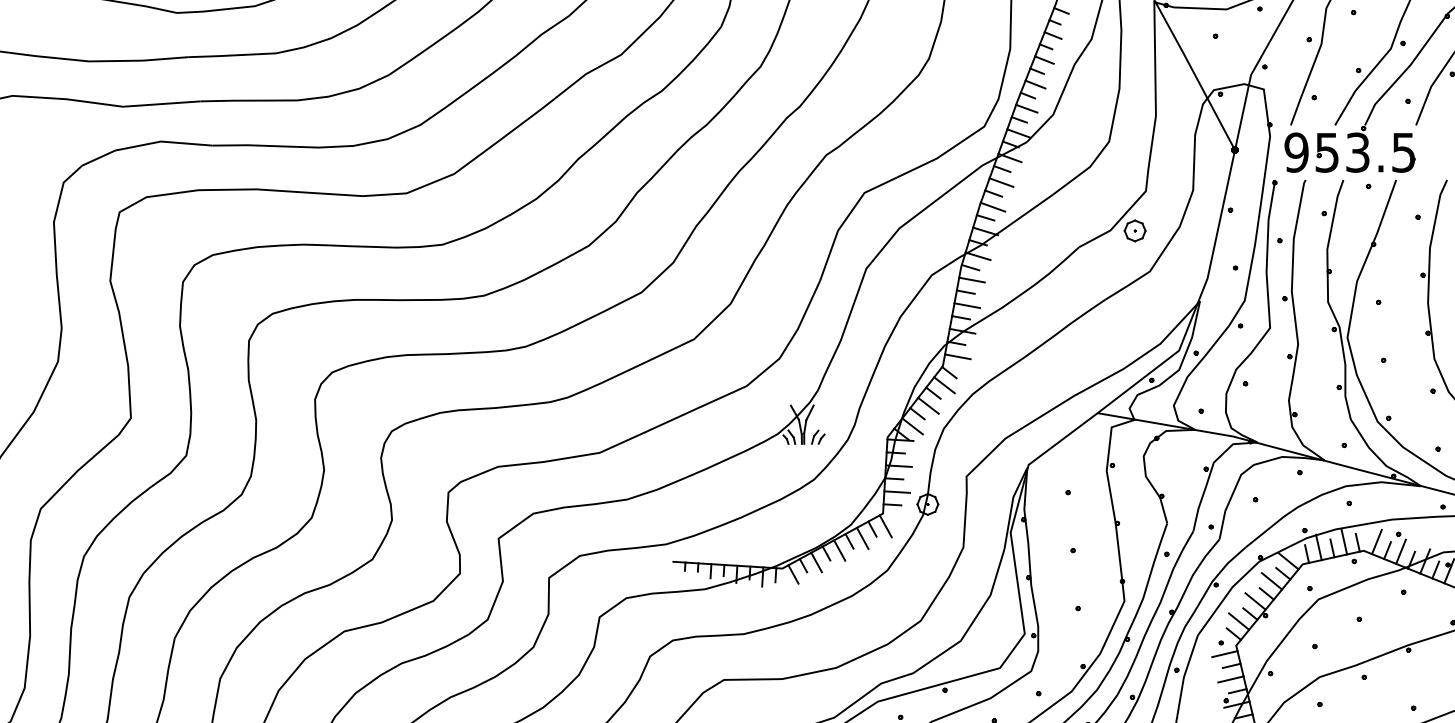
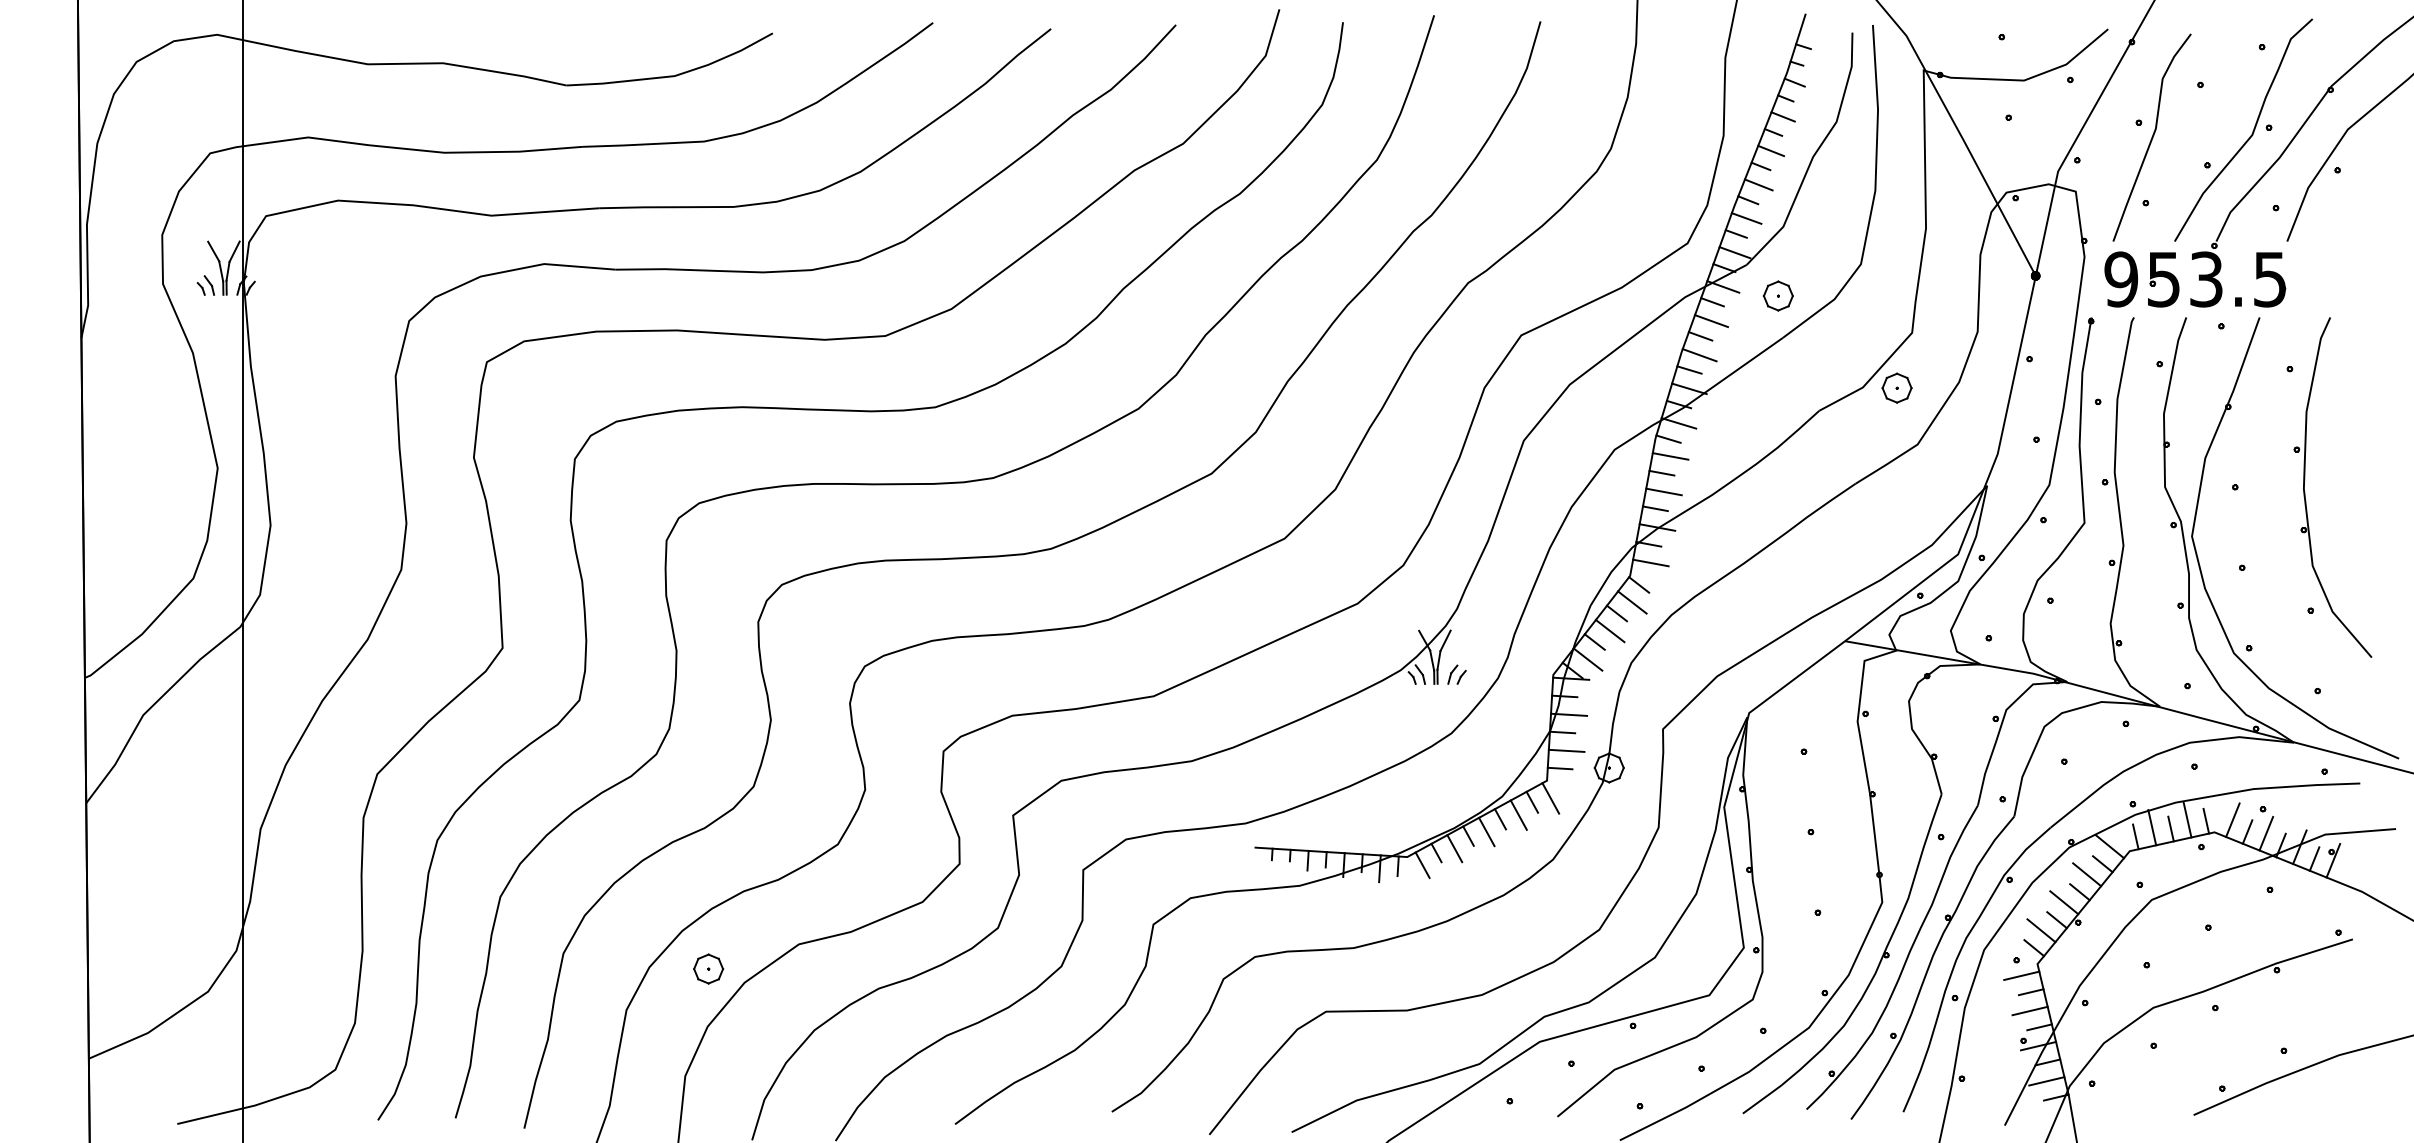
part: (1049, 164) -> (1777, 295), added
part: (279, 648) -> (708, 968), added

